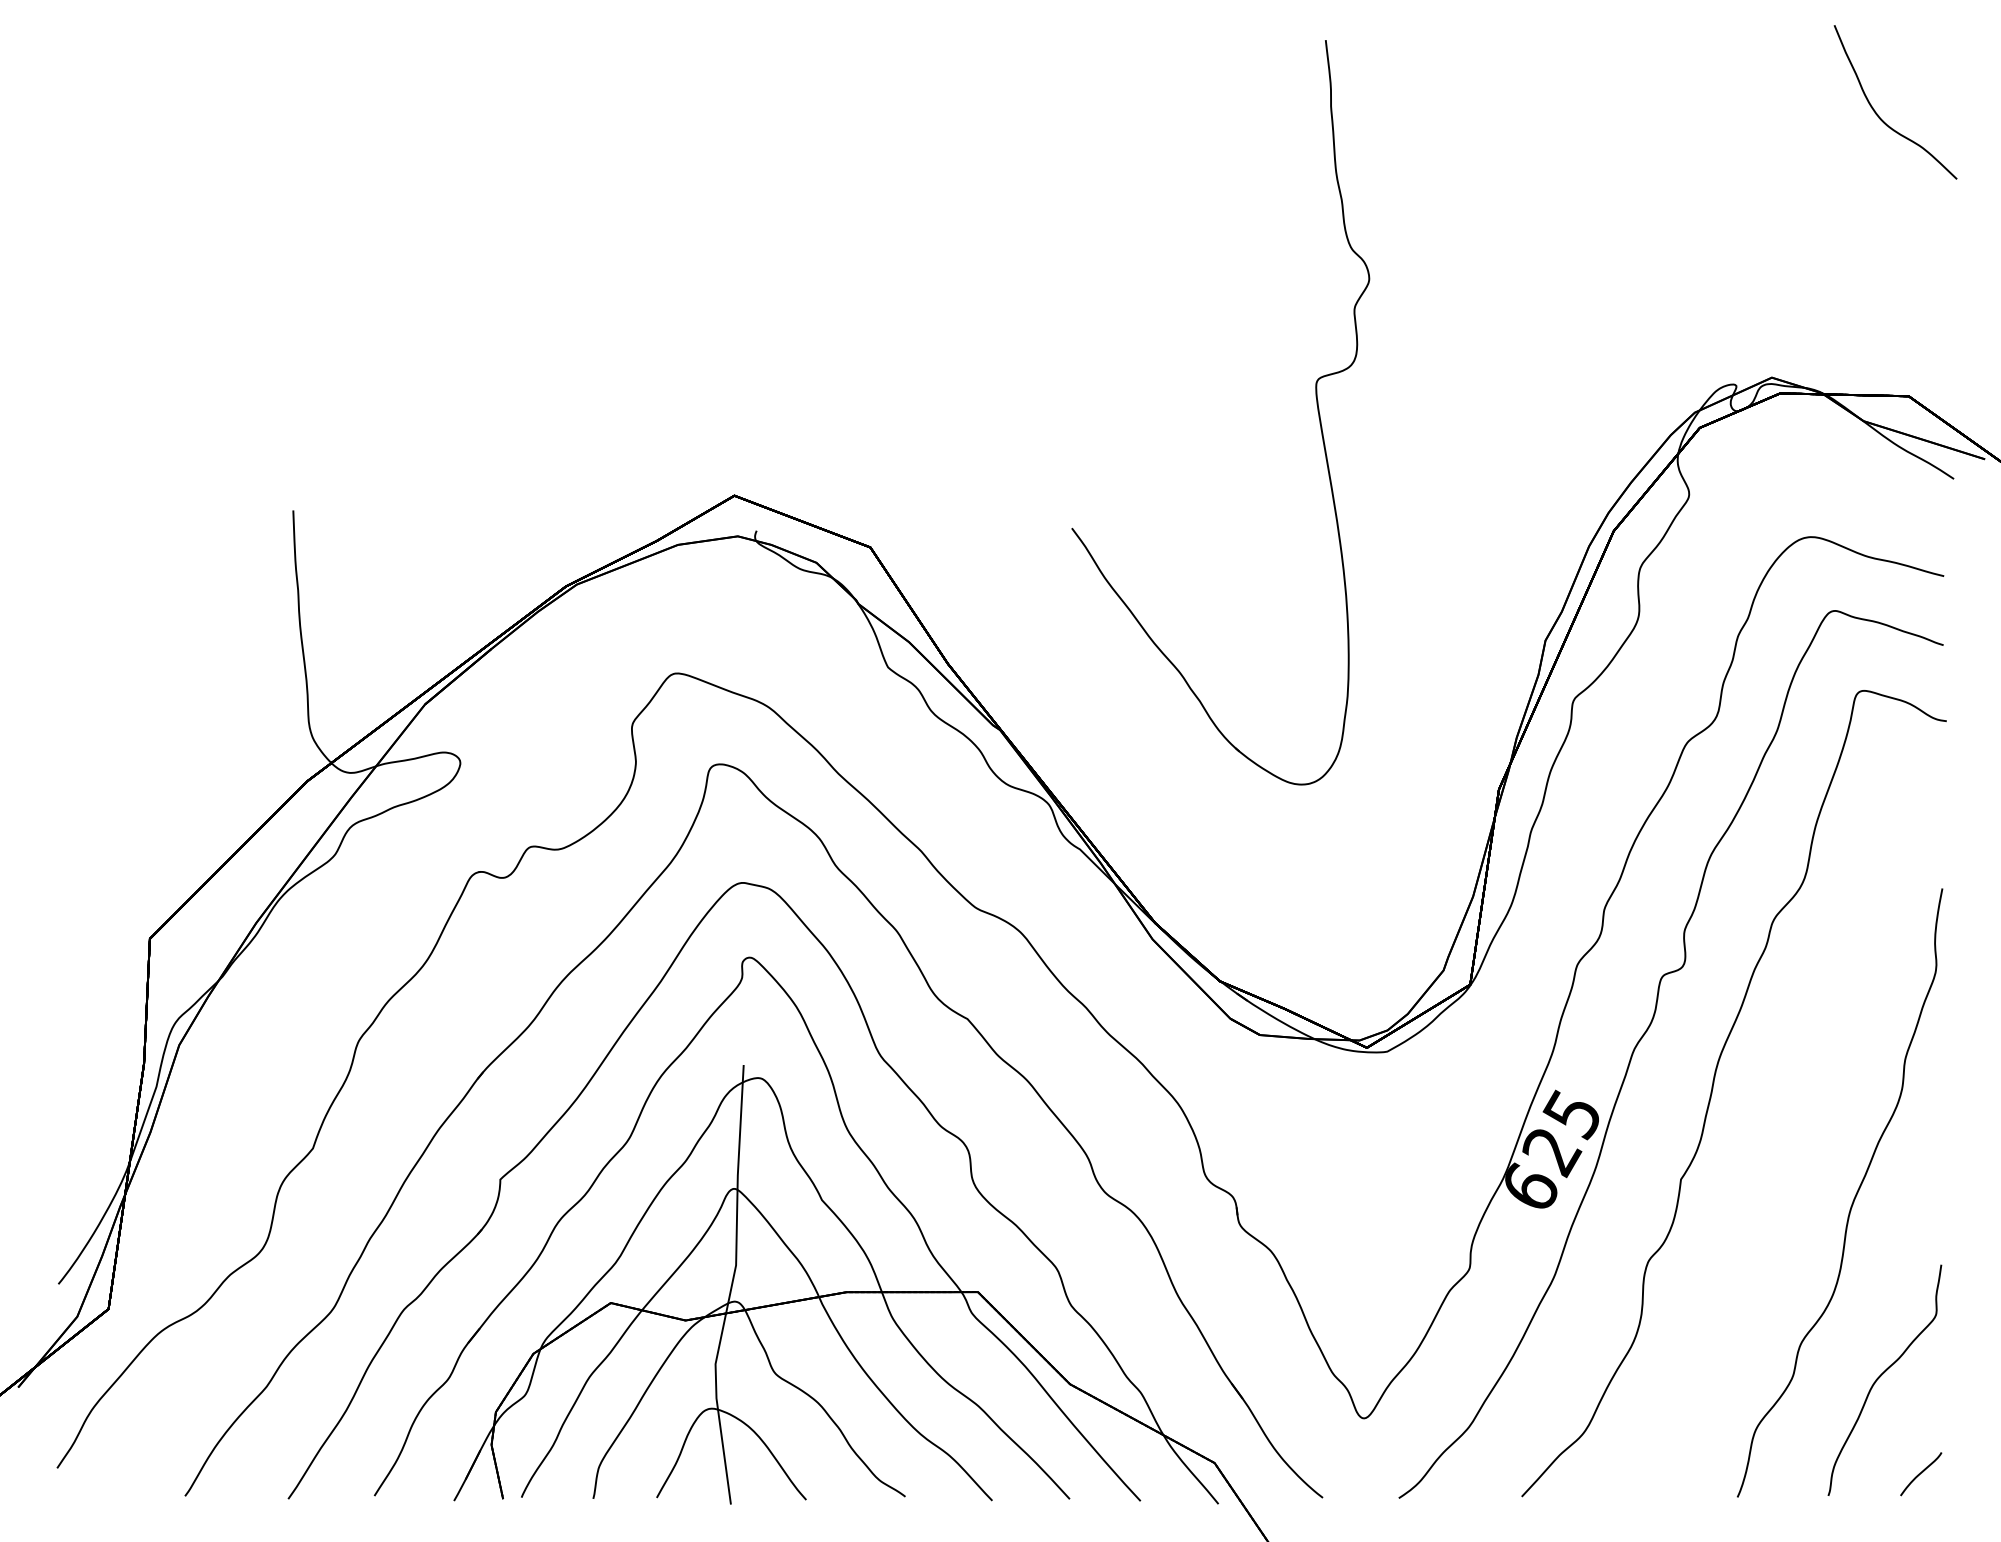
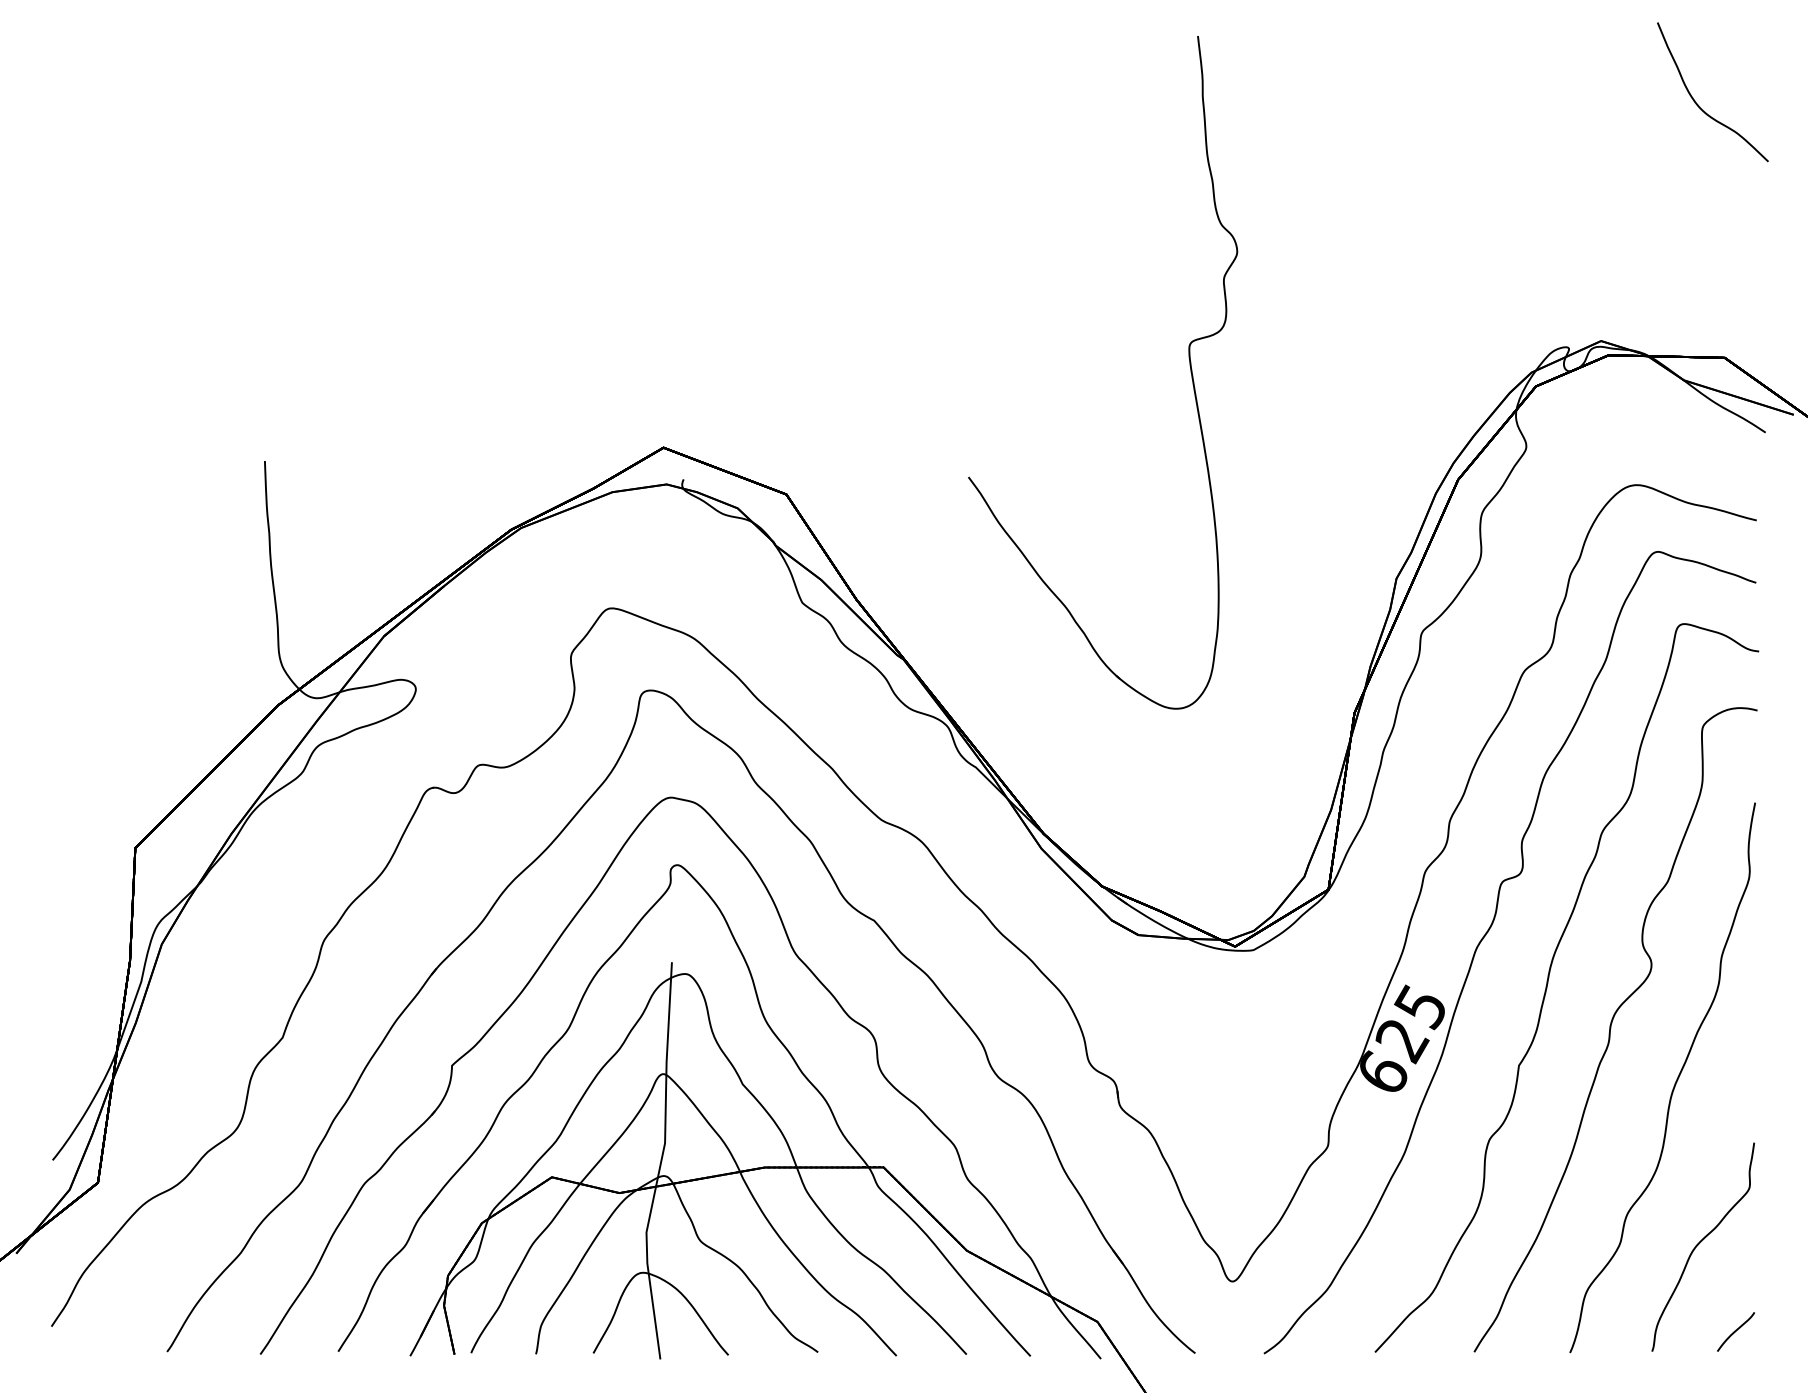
part: (1787, 1139) -> (1615, 1029), added

